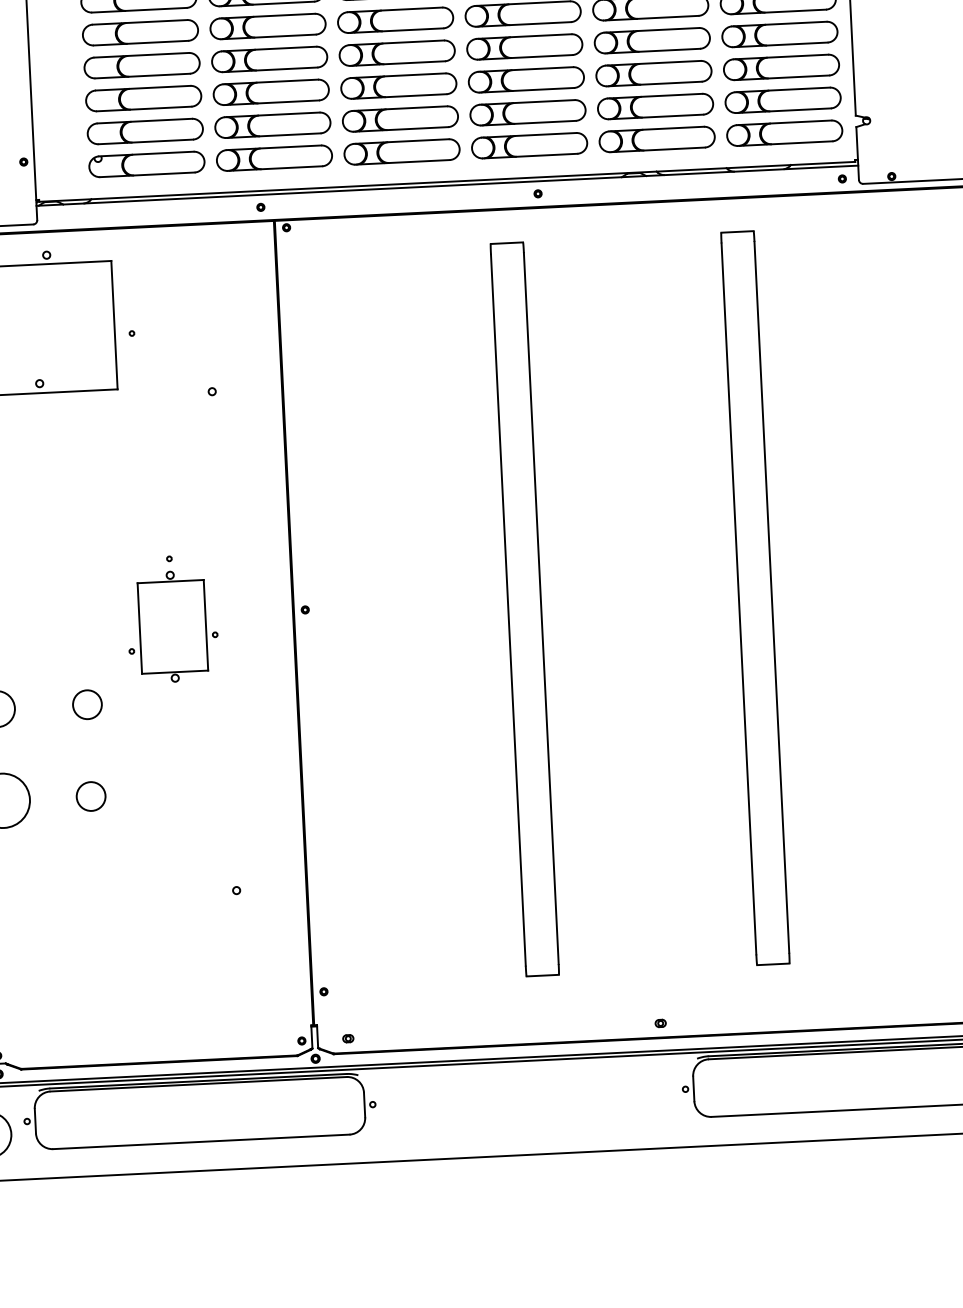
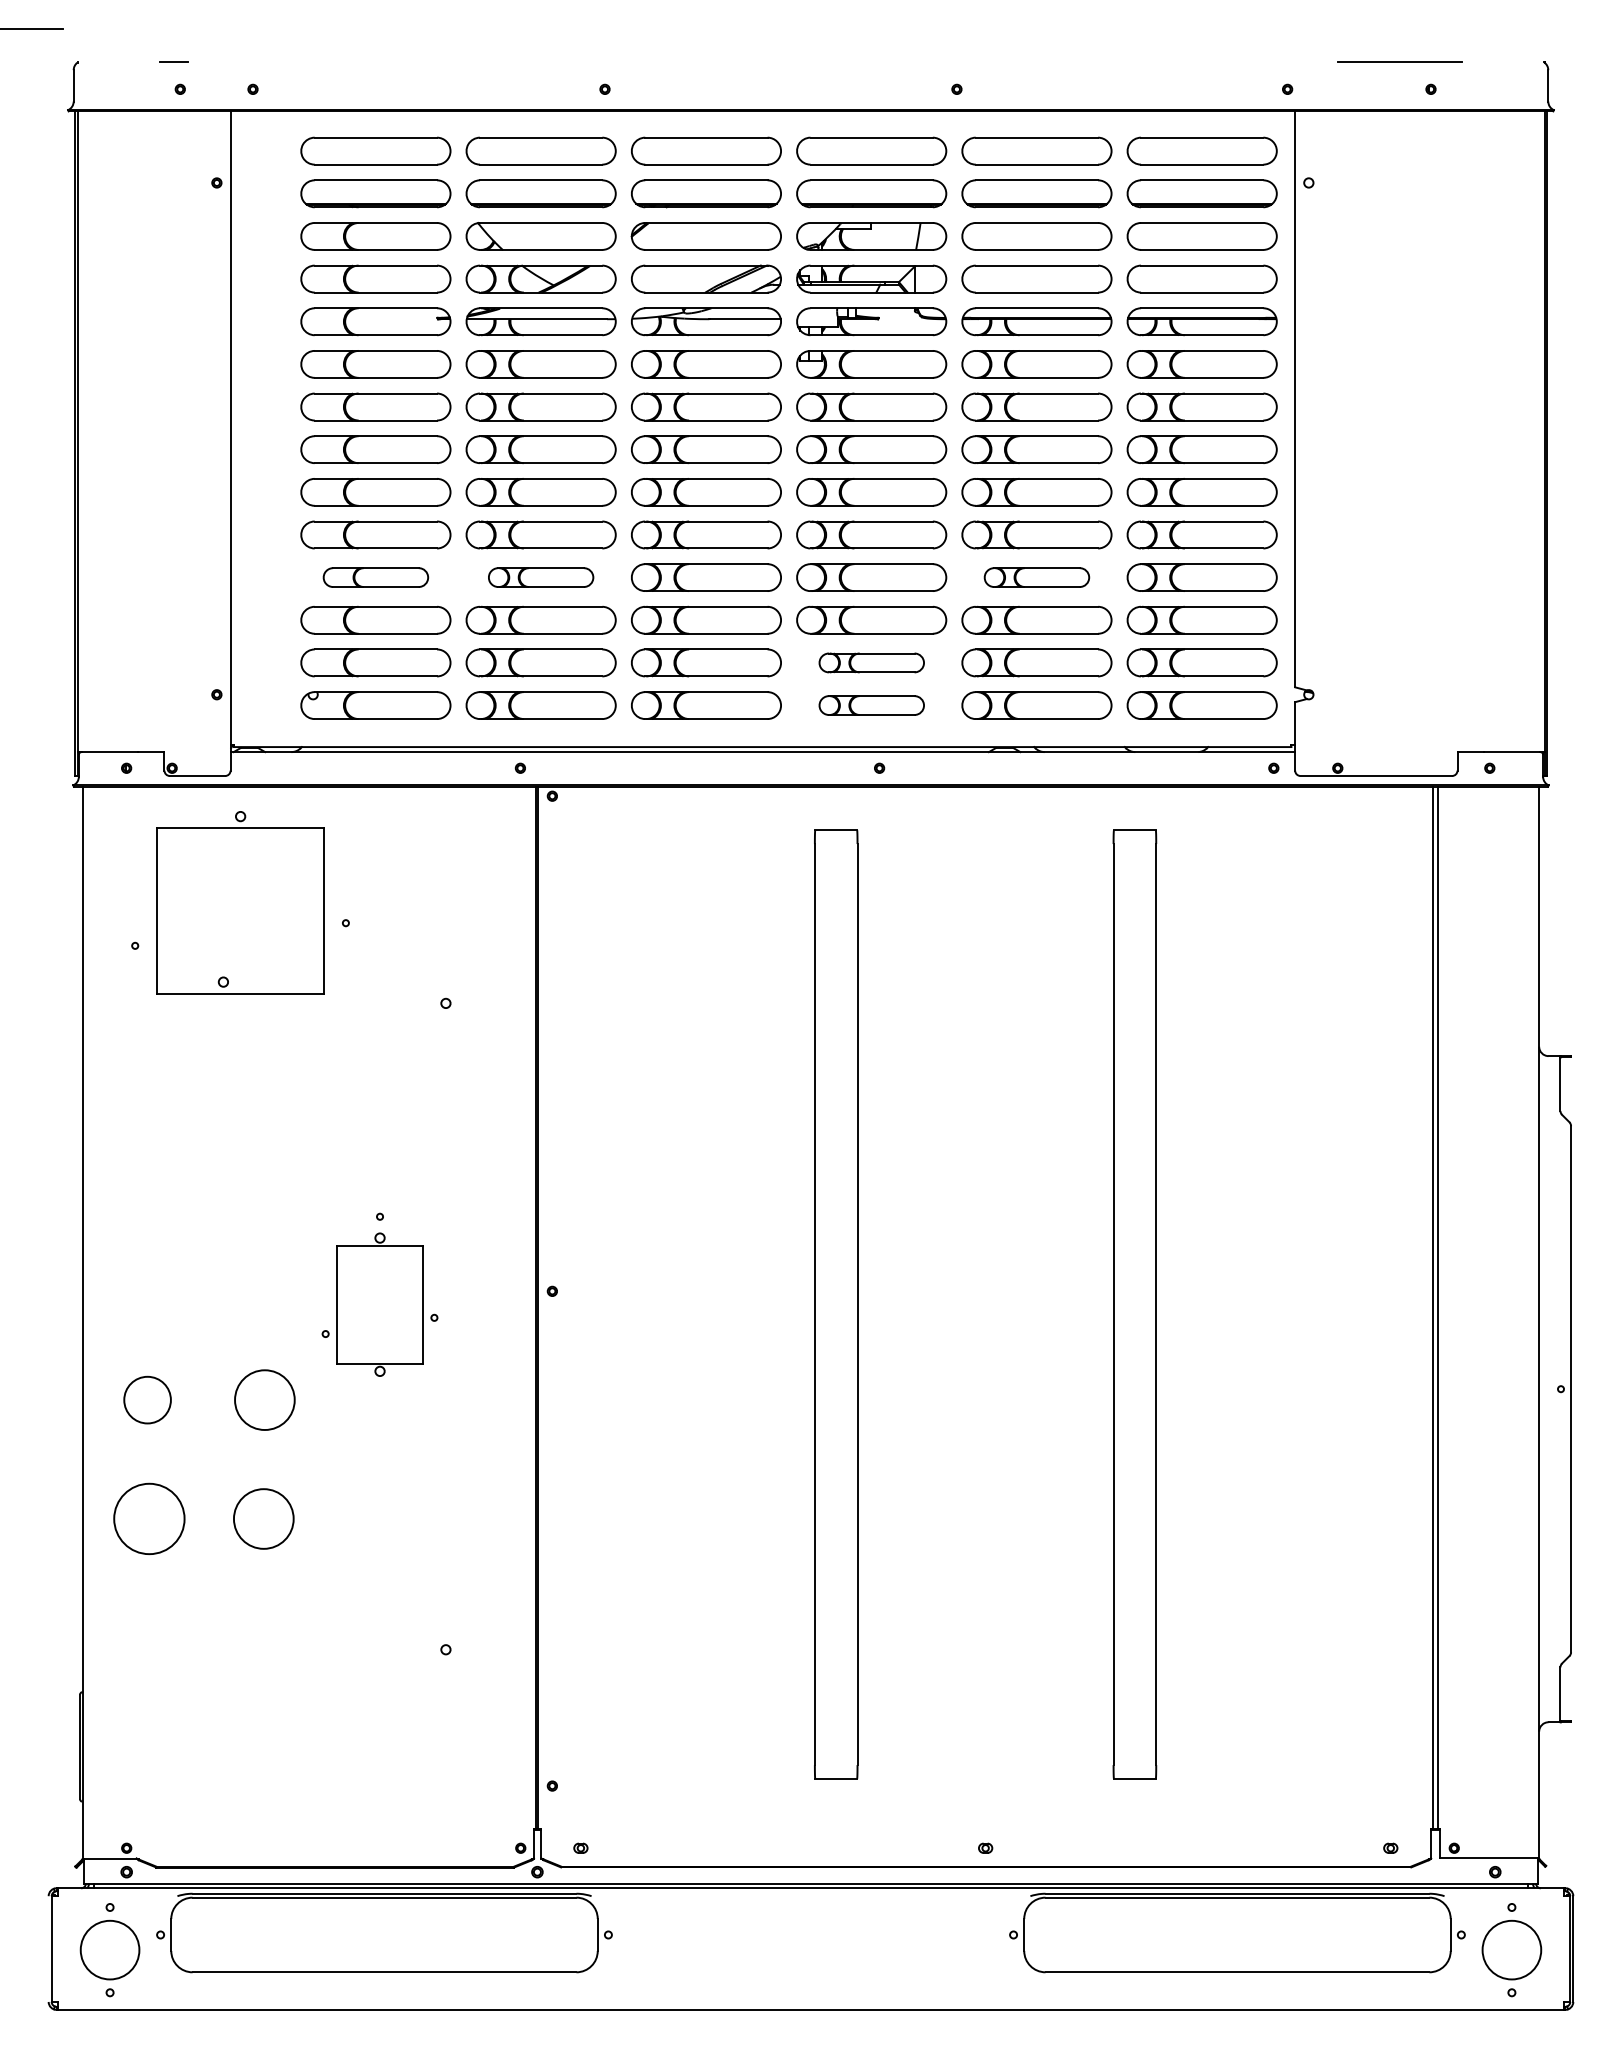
part: (652, 40) -> (1036, 577), size x0.7
part: (269, 59) -> (540, 577), size x0.7
part: (141, 65) -> (375, 577), size x0.7
part: (527, 112) -> (871, 662), size x0.7
part: (529, 145) -> (871, 705), size x0.7
circle: (87, 704) -> (264, 1399), size x1.6
circle: (90, 796) -> (263, 1518), size x1.6

